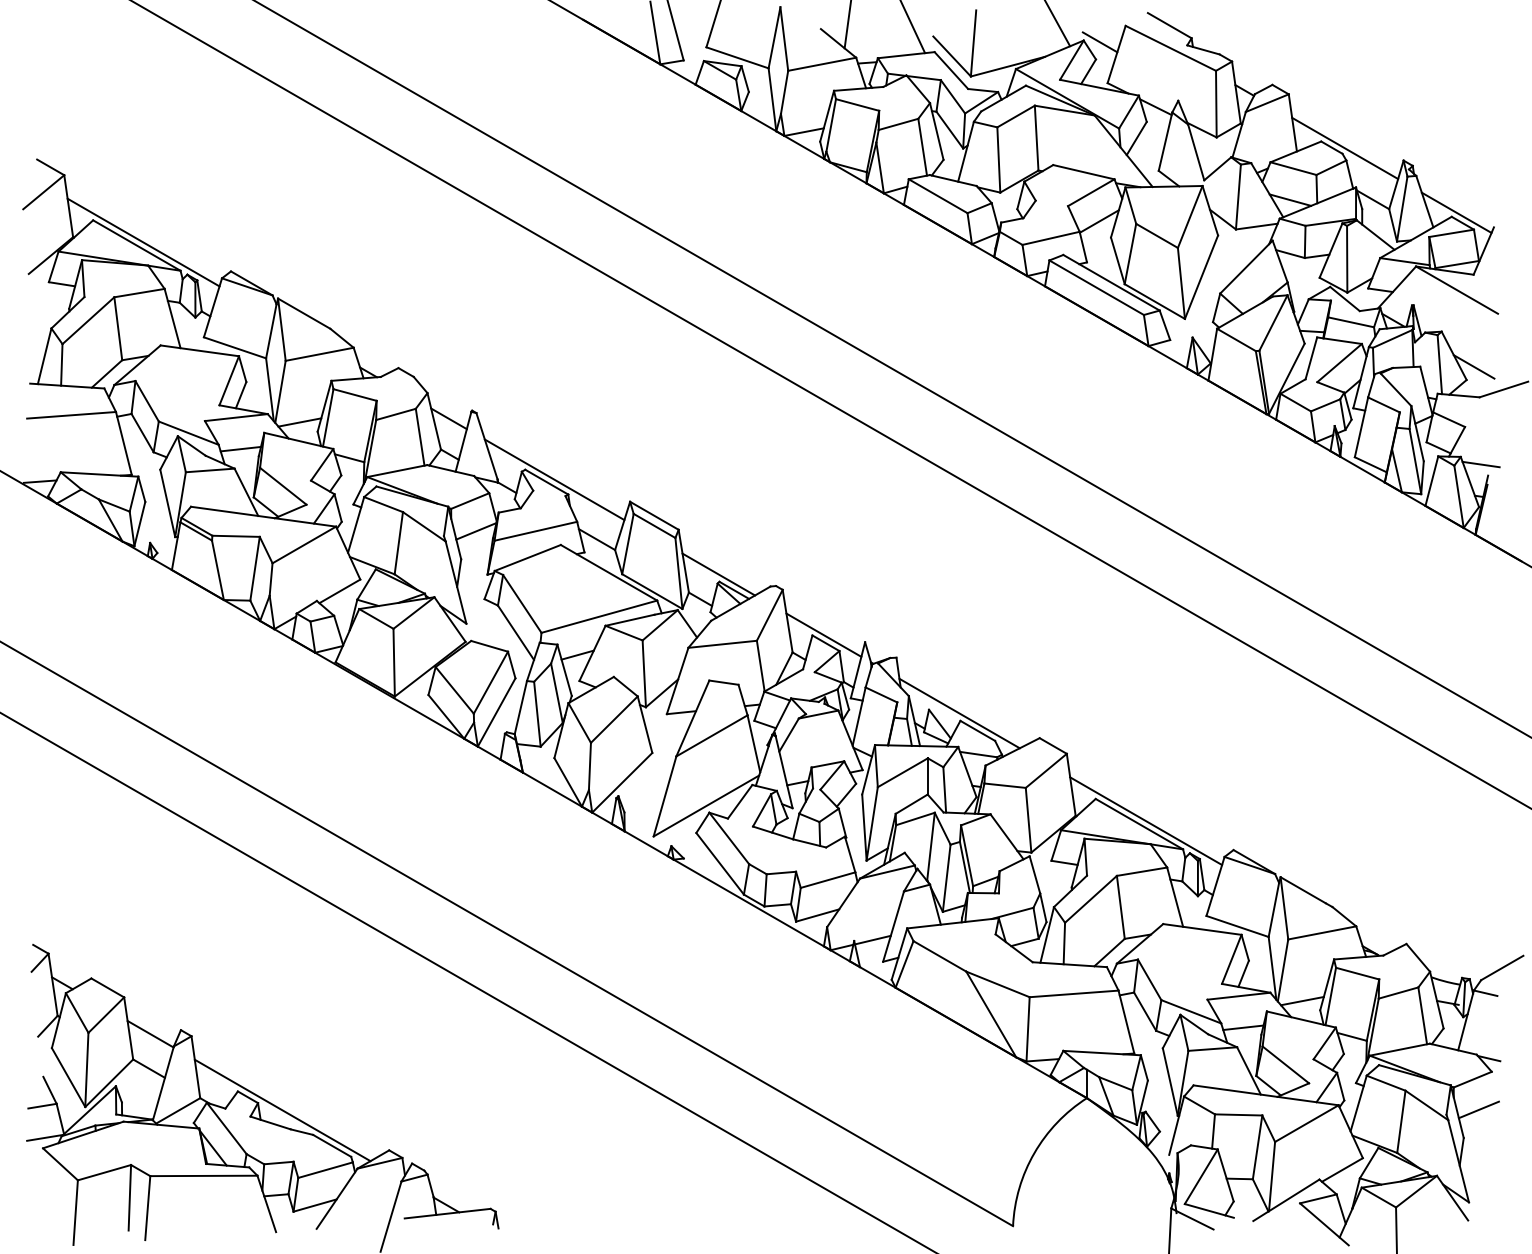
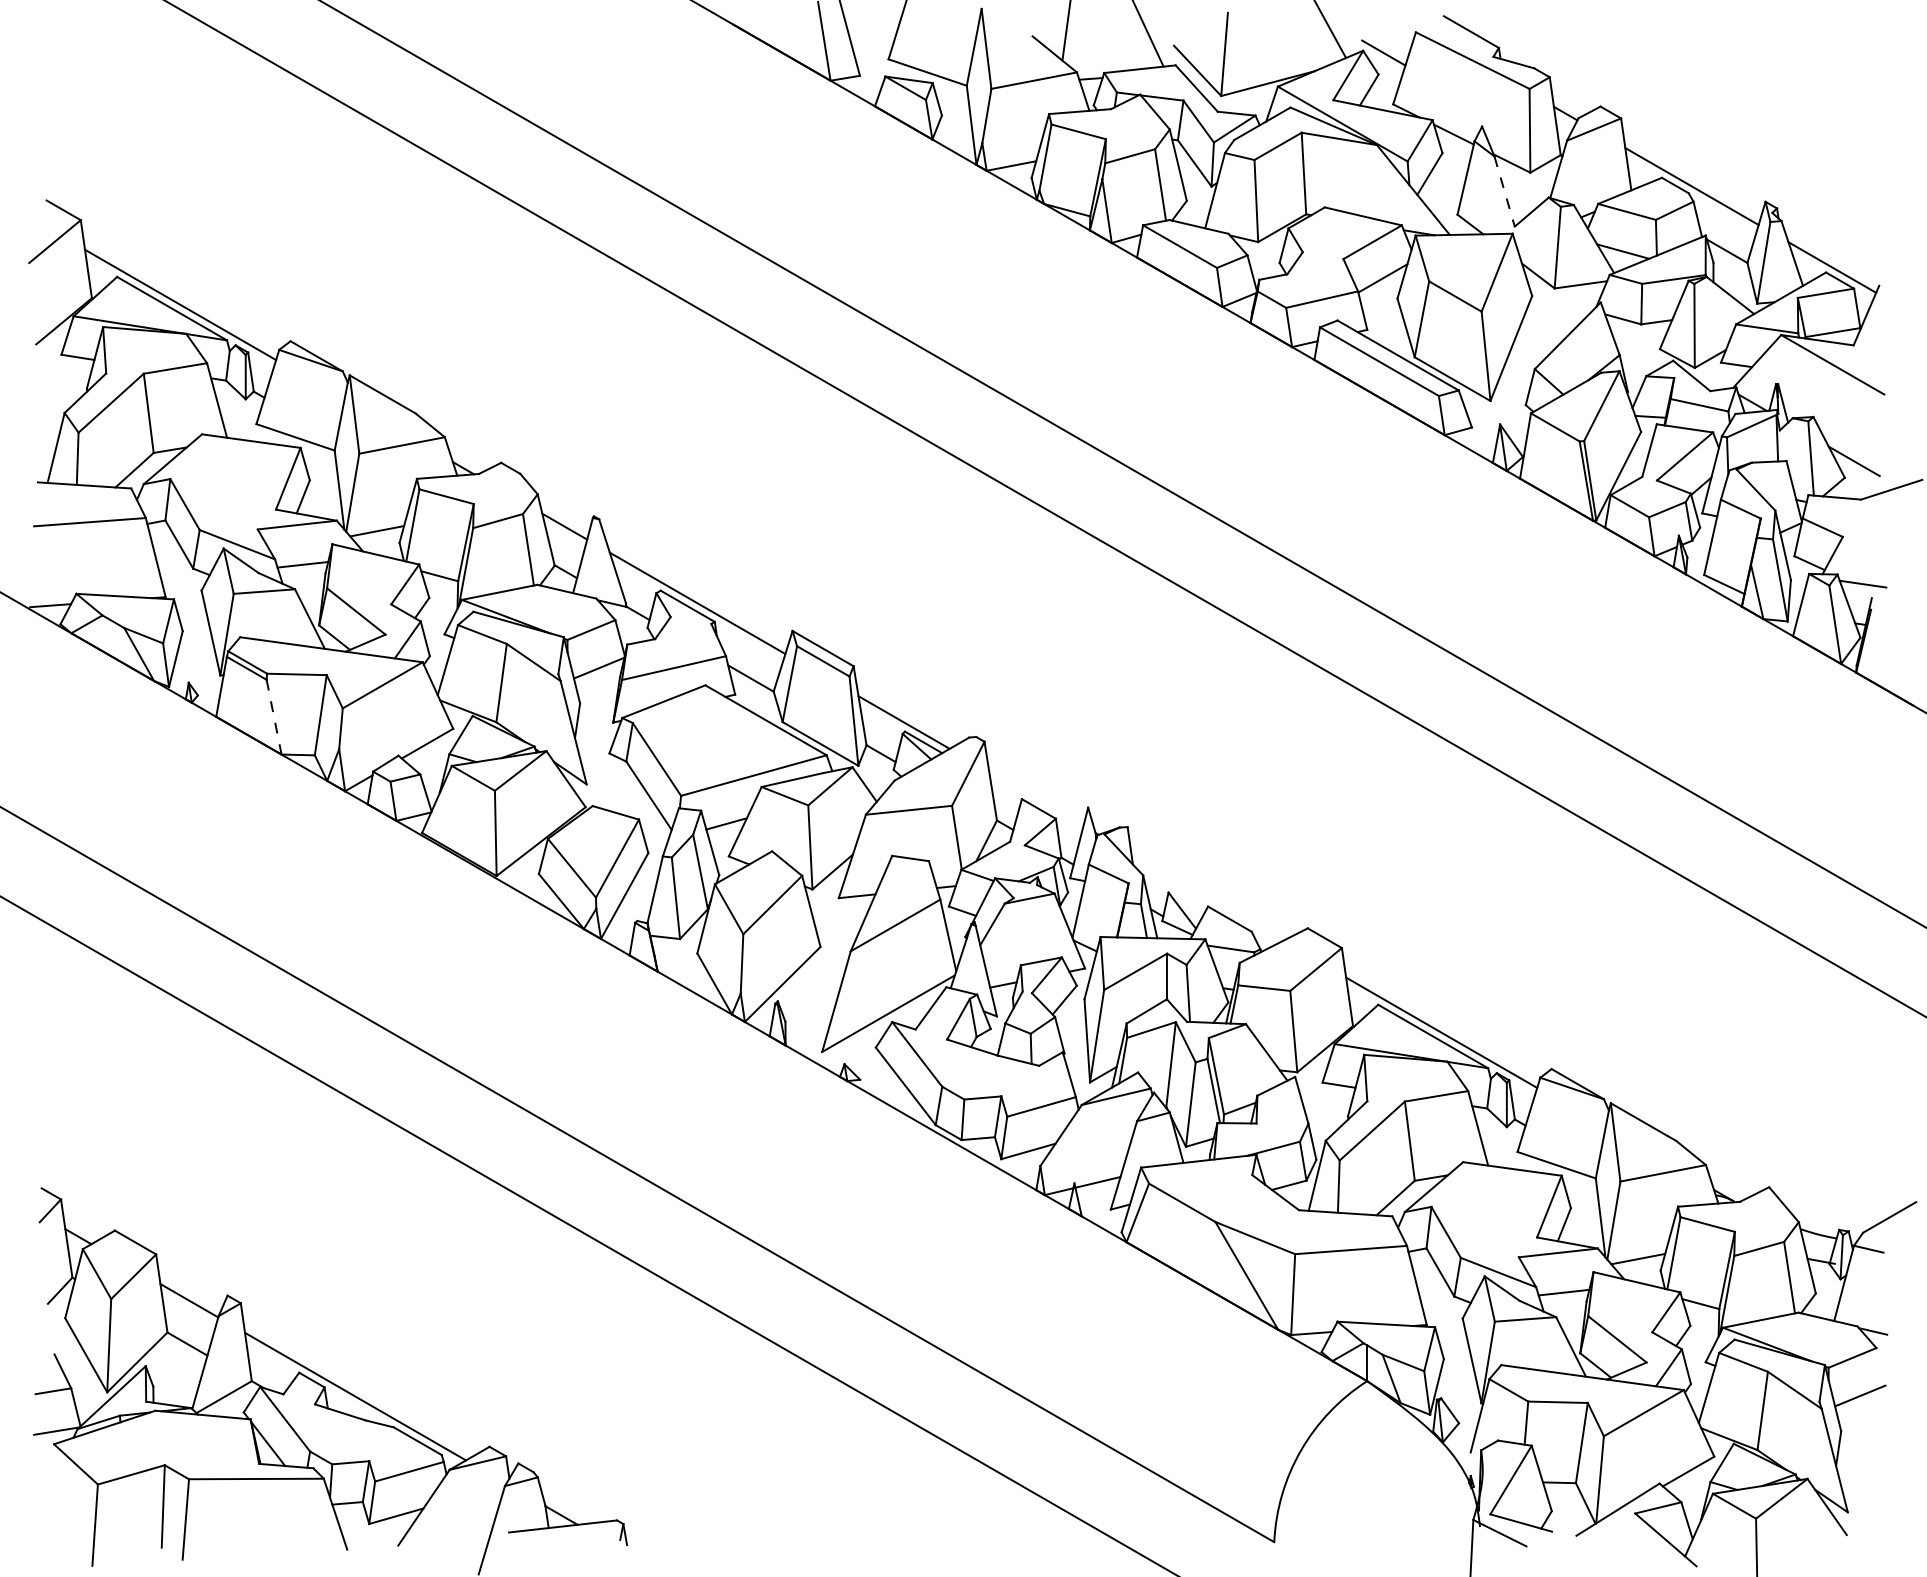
line: (1196, 152) -> (1505, 191), solid -> dashed
line: (218, 570) -> (274, 717), solid -> dashed
line: (823, 634) -> (1035, 797), removed
line: (959, 713) -> (1206, 897), removed

